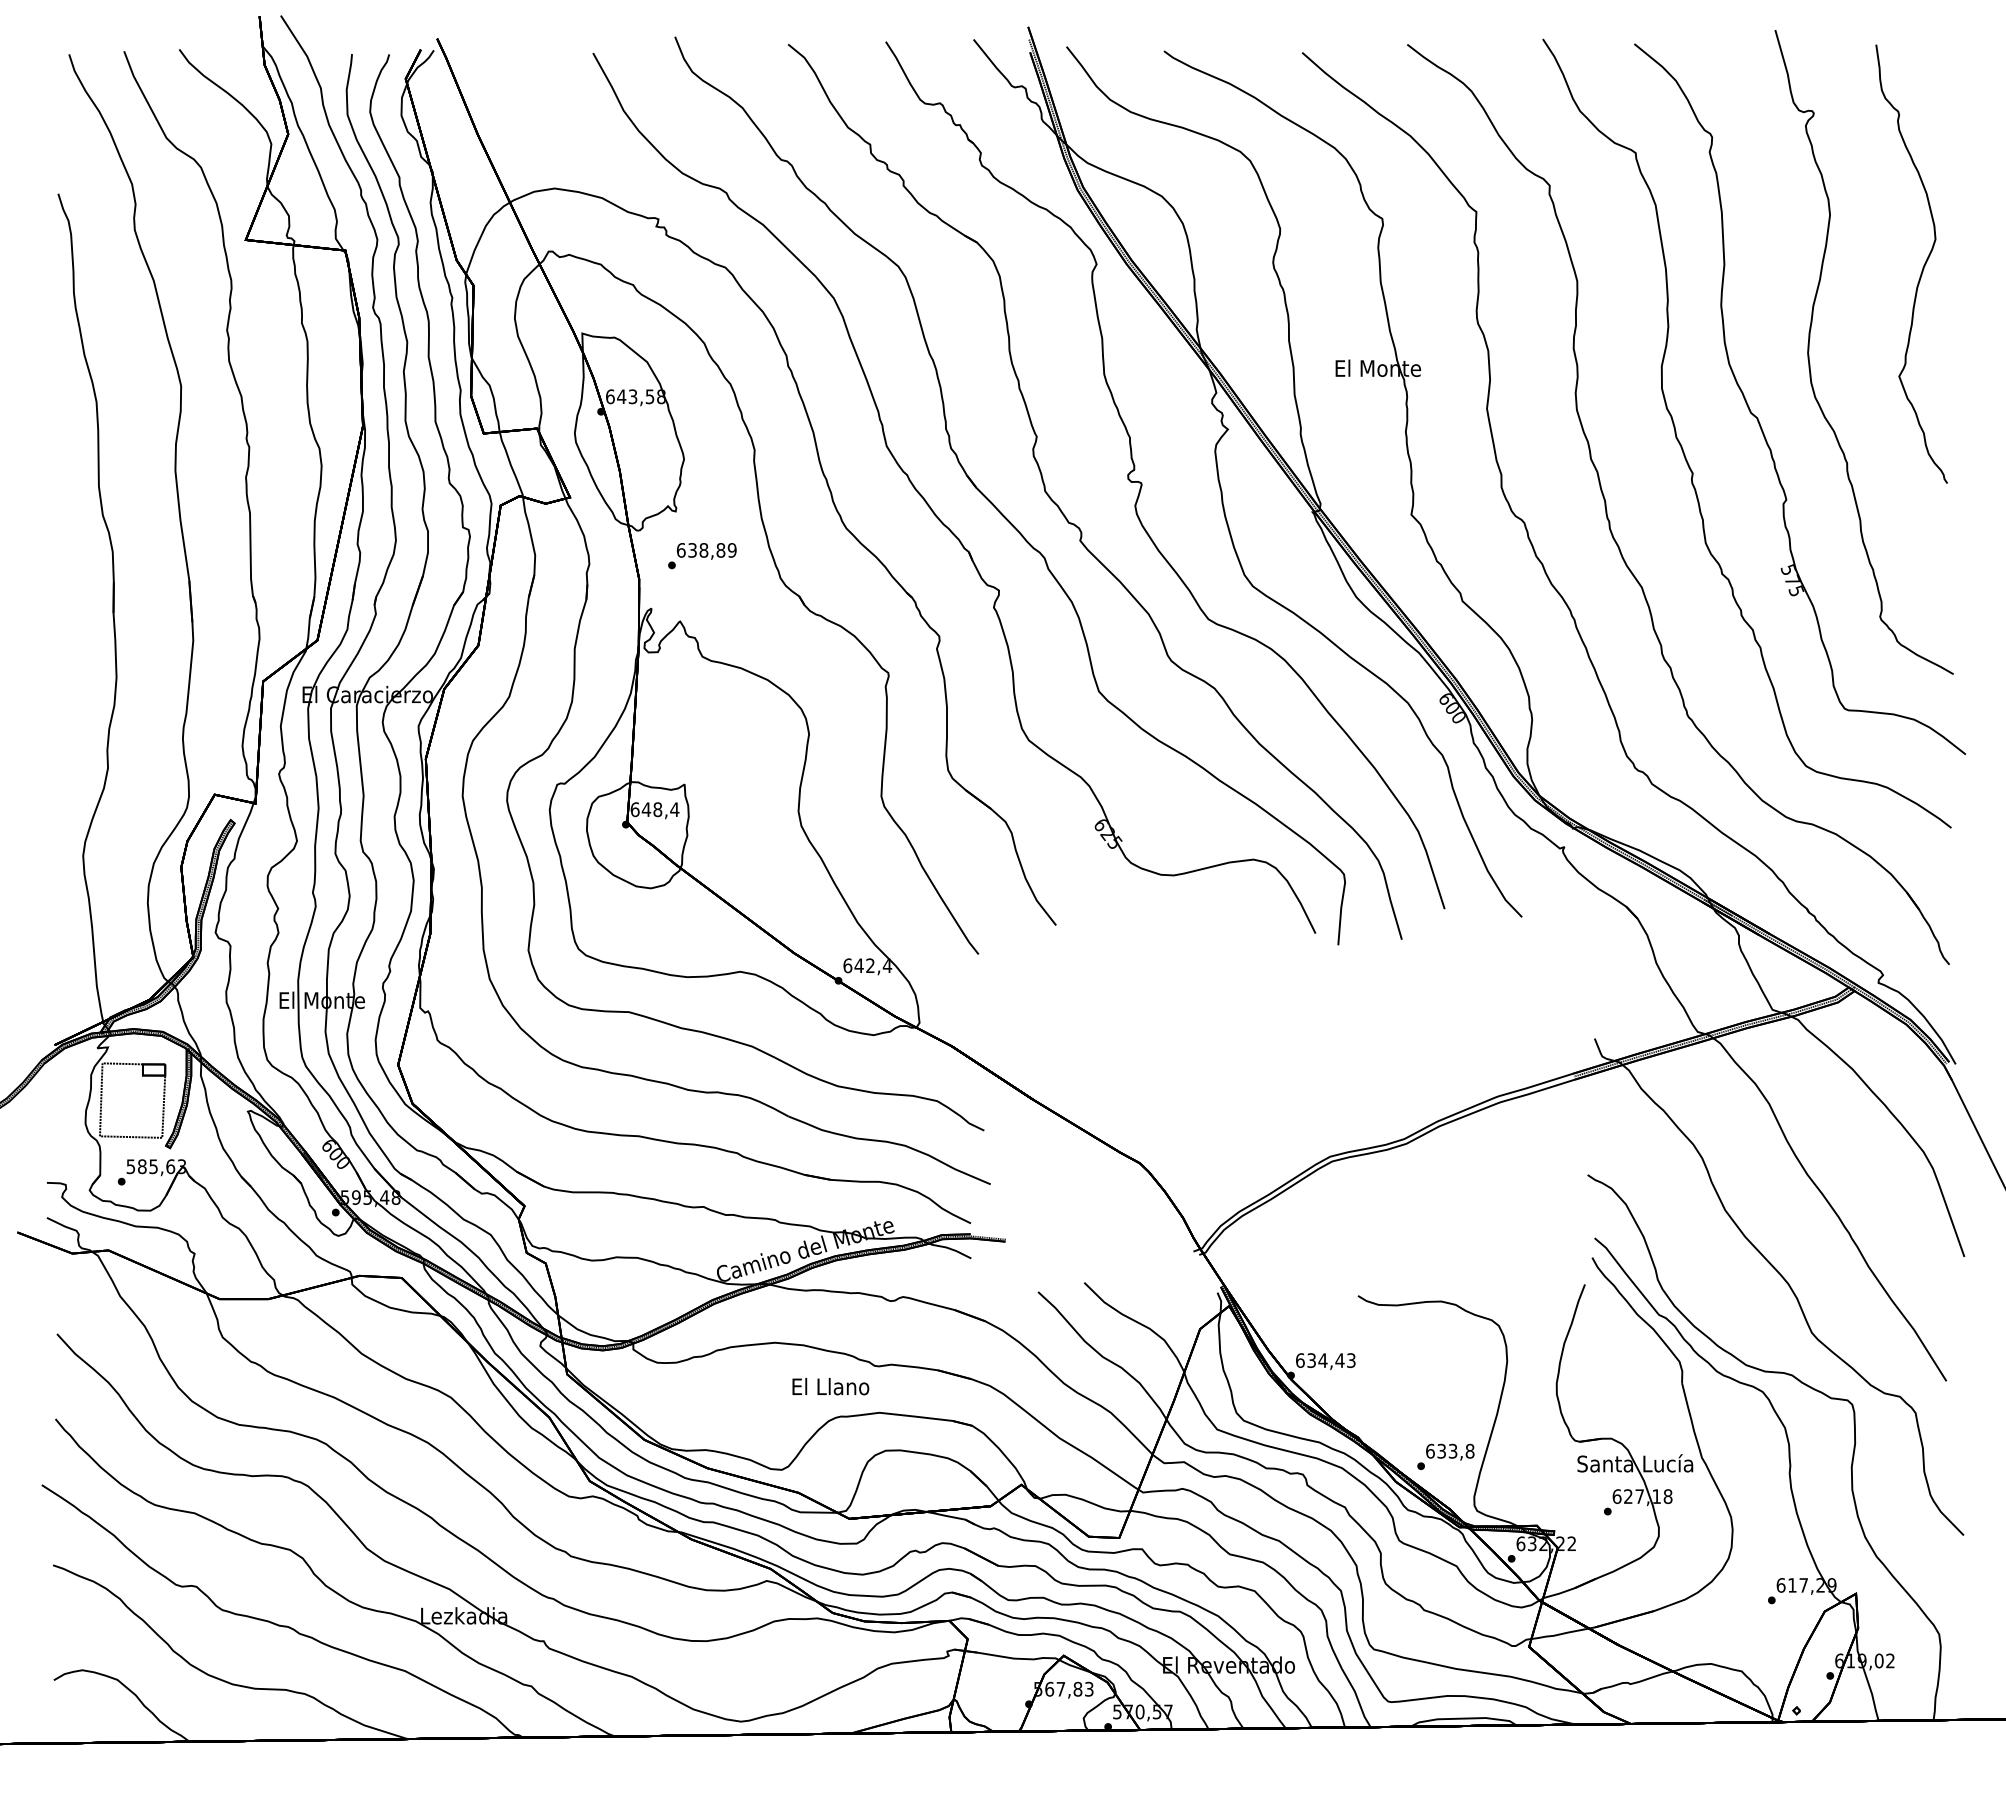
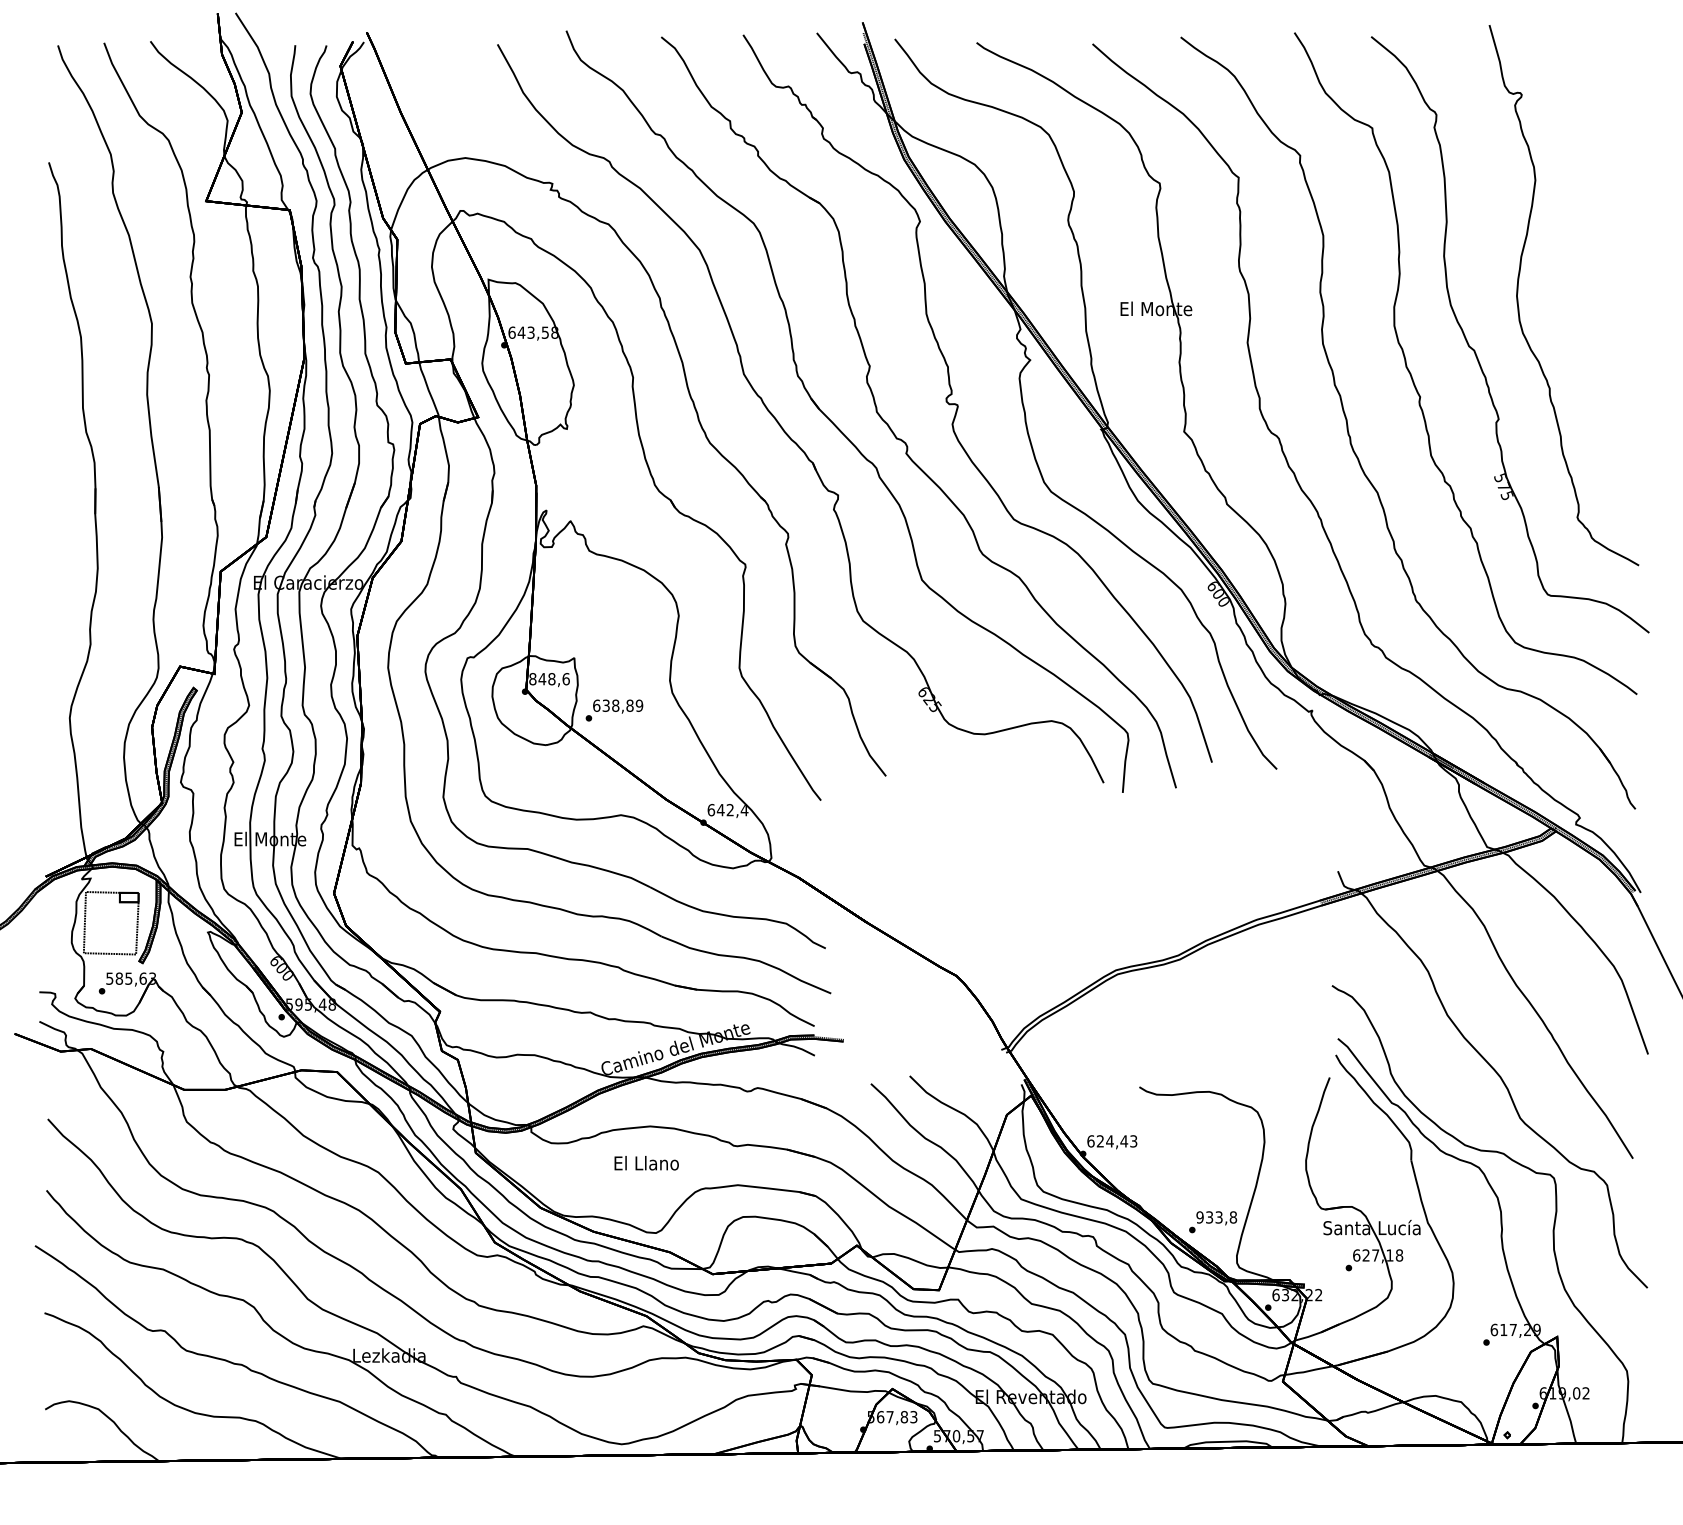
part: (1922, 267) -> (1612, 224), removed
text: (702, 556) -> (614, 710), moved
text: (654, 809) -> (549, 679), 648,4 -> 848,6
text: (1311, 1360) -> (1100, 1141), 634,43 -> 624,43
text: (830, 1386) -> (646, 1163), moved
text: (1430, 1450) -> (1200, 1216), 633,8 -> 933,8

